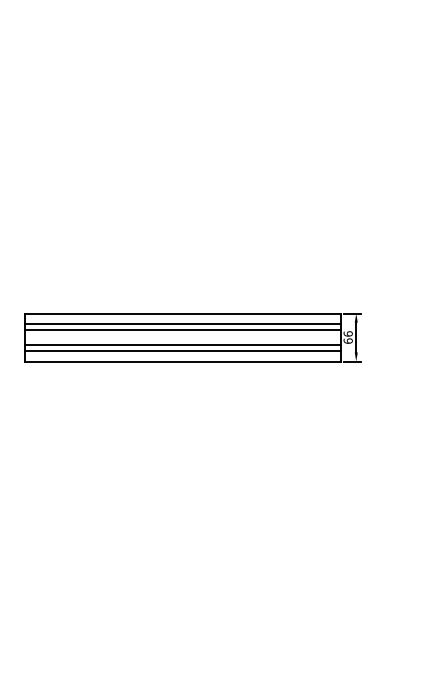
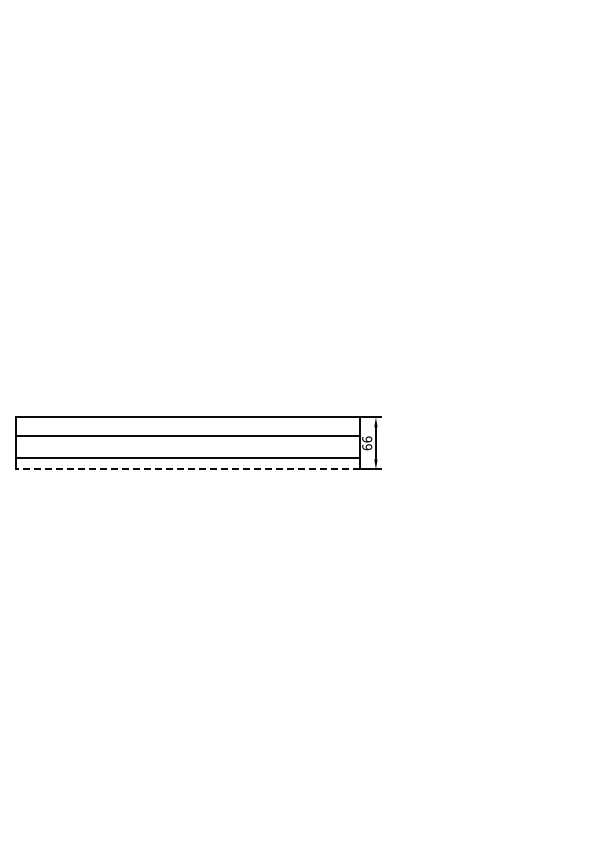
line: (182, 324) -> (187, 429), removed
line: (182, 345) -> (187, 451), removed
line: (182, 361) -> (187, 469), solid -> dashed

